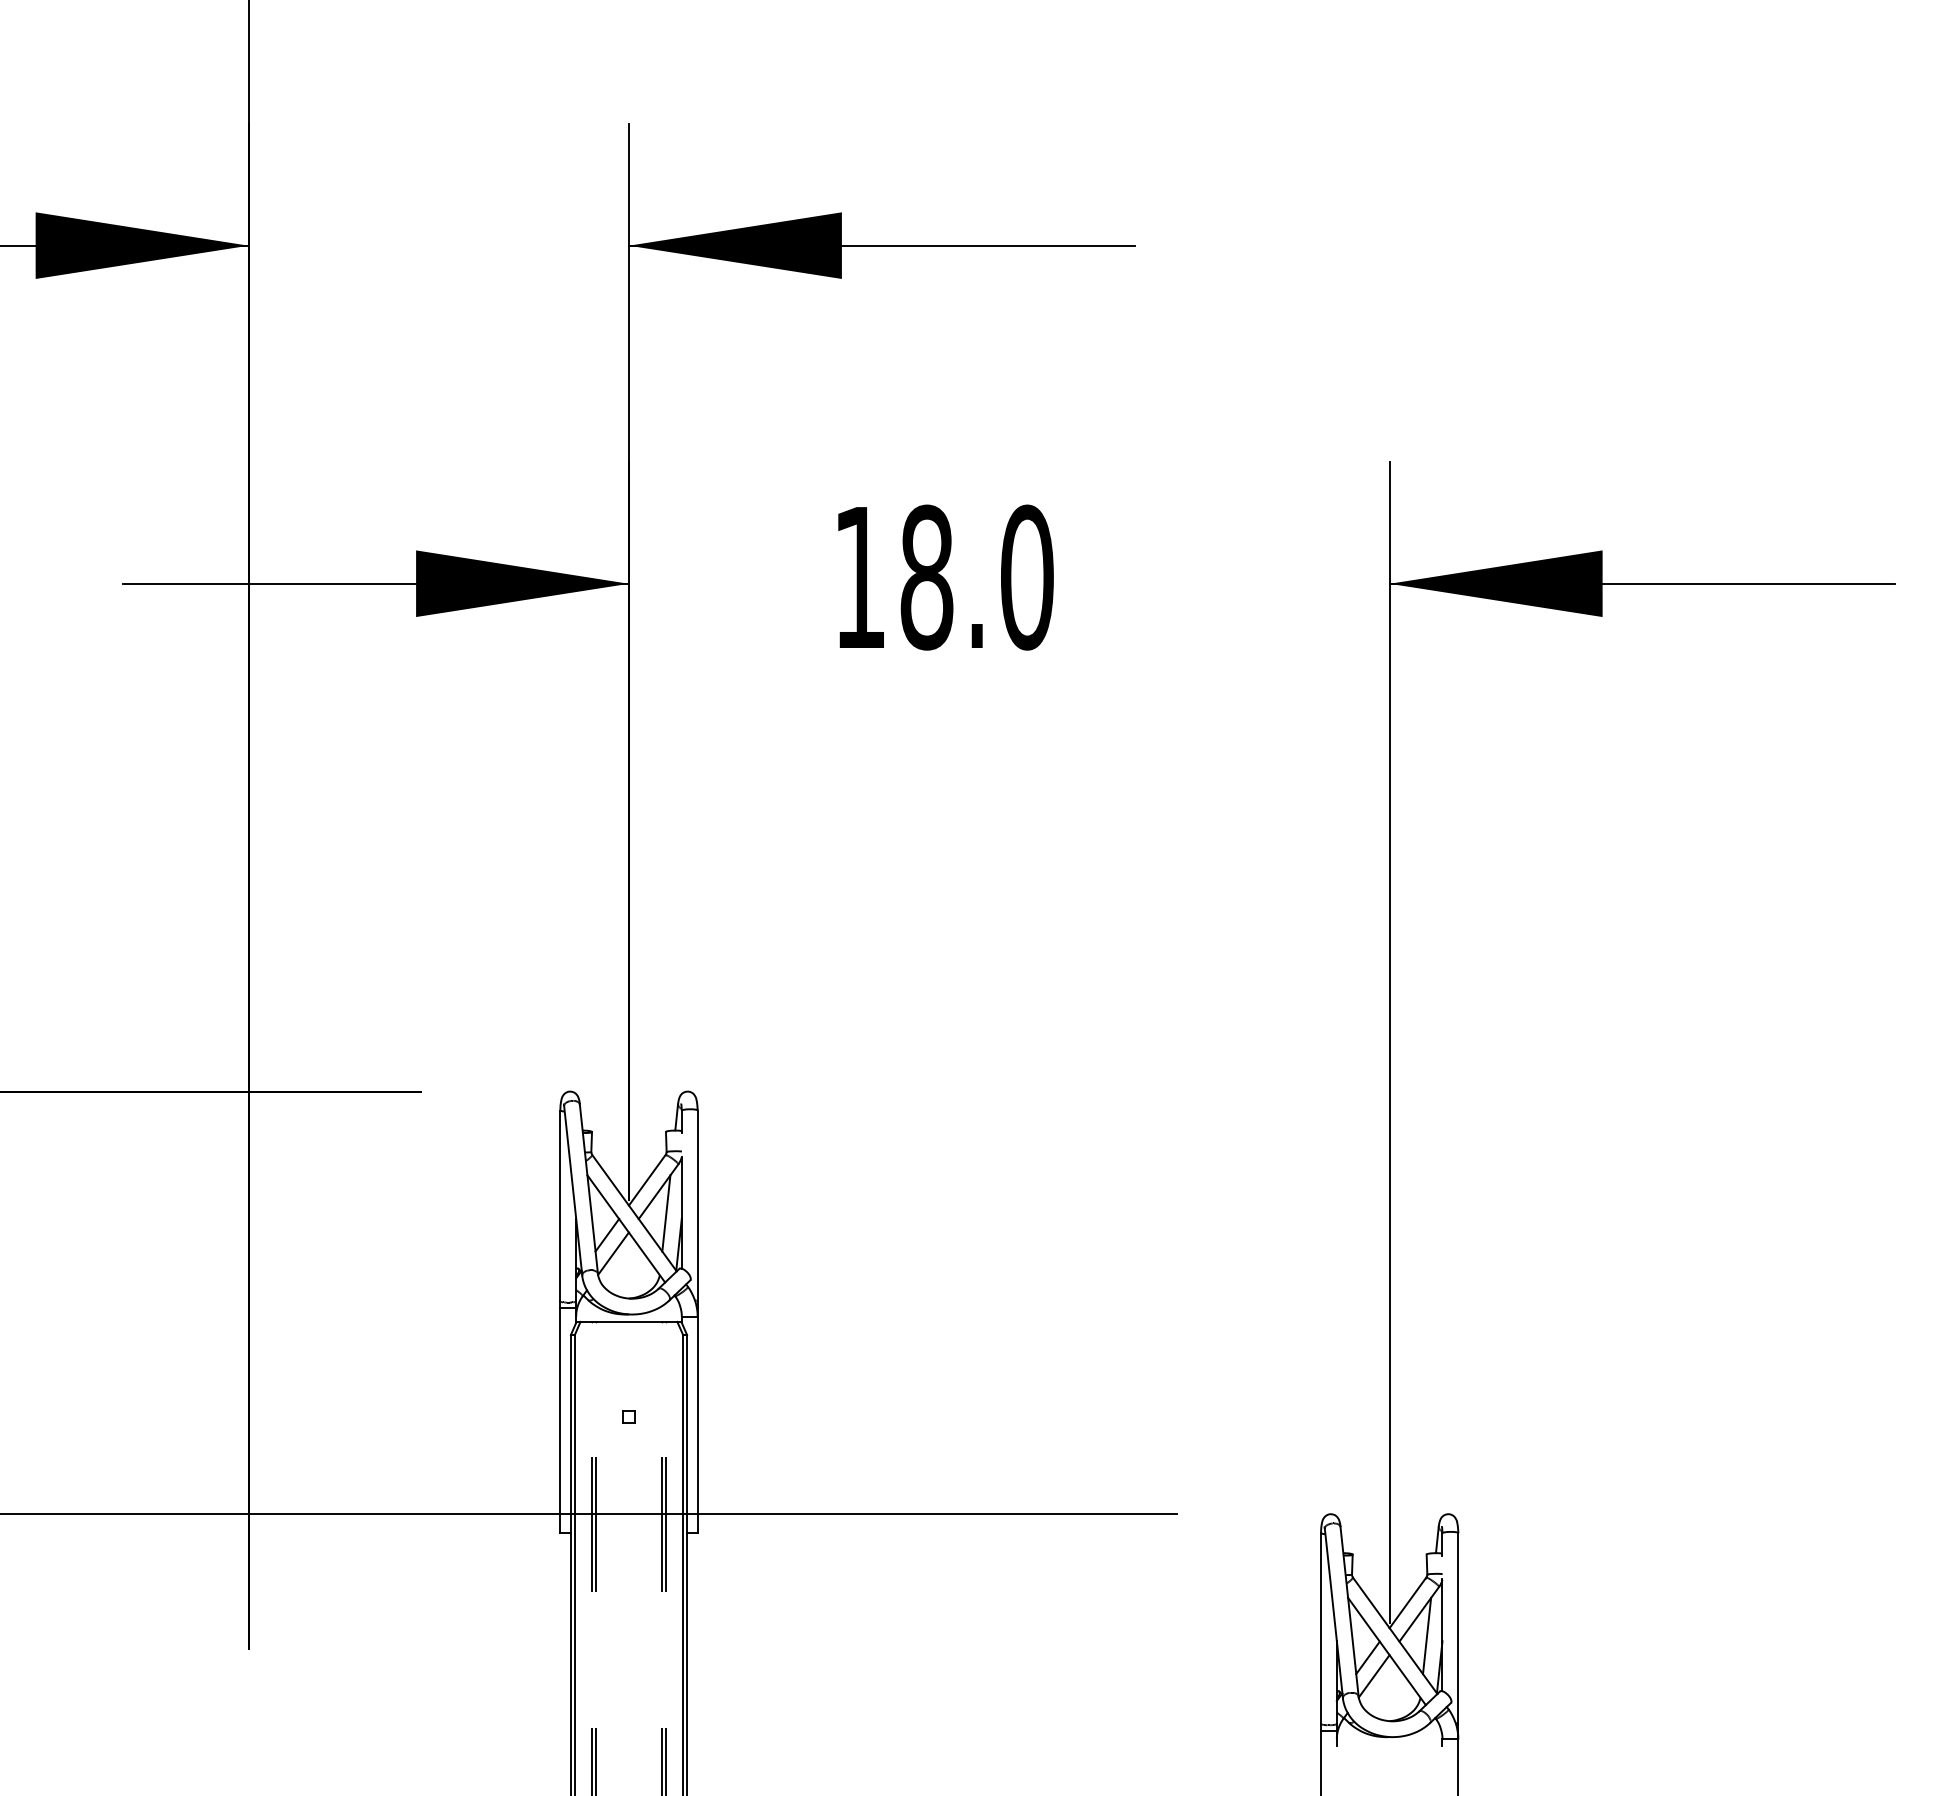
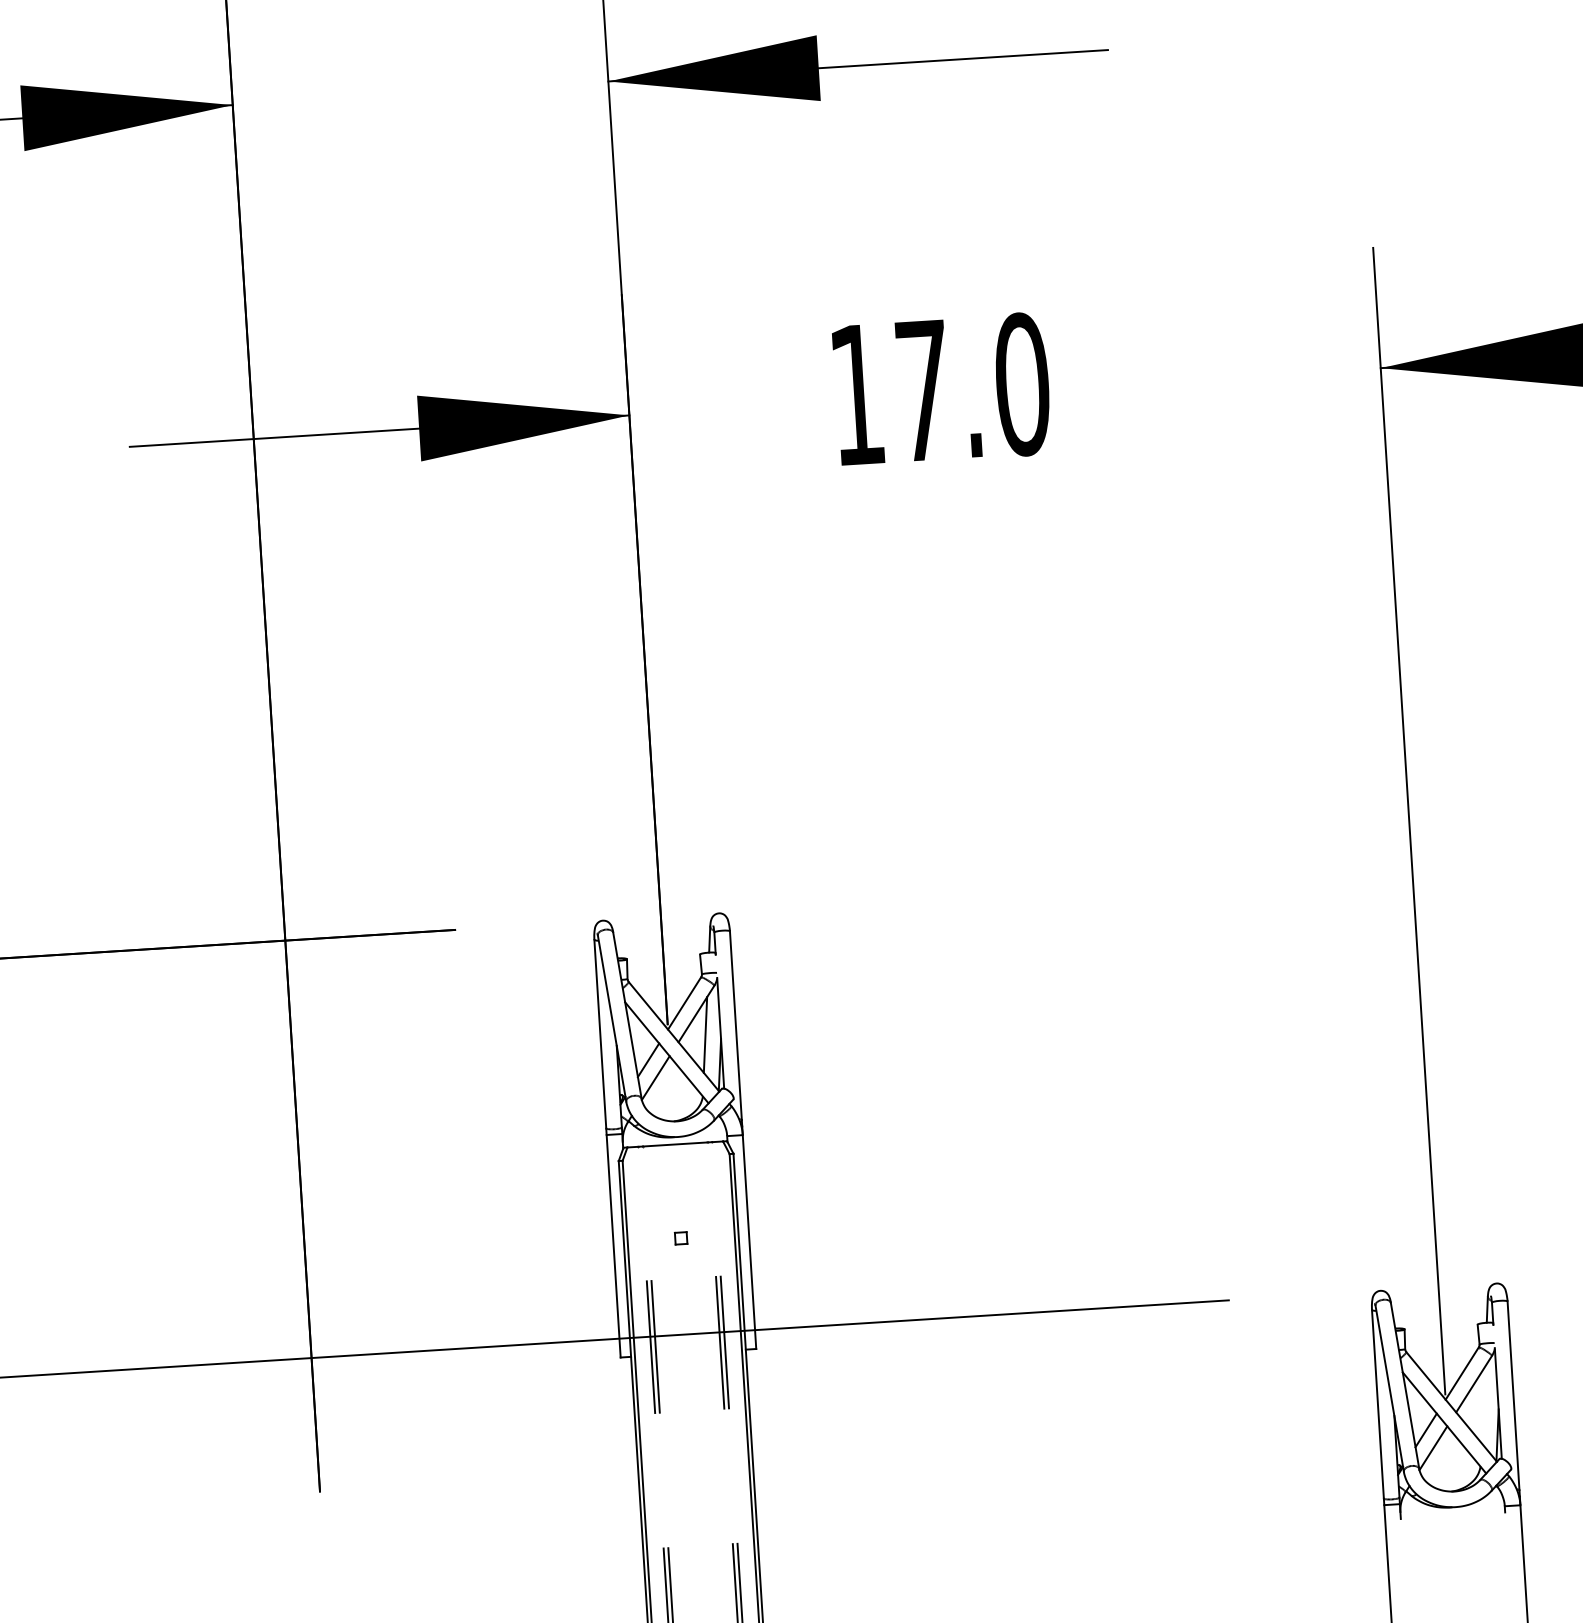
text: (926, 577) -> (922, 390), 18.0 -> 17.0
line: (1427, 1635) -> (1483, 1404), removed

